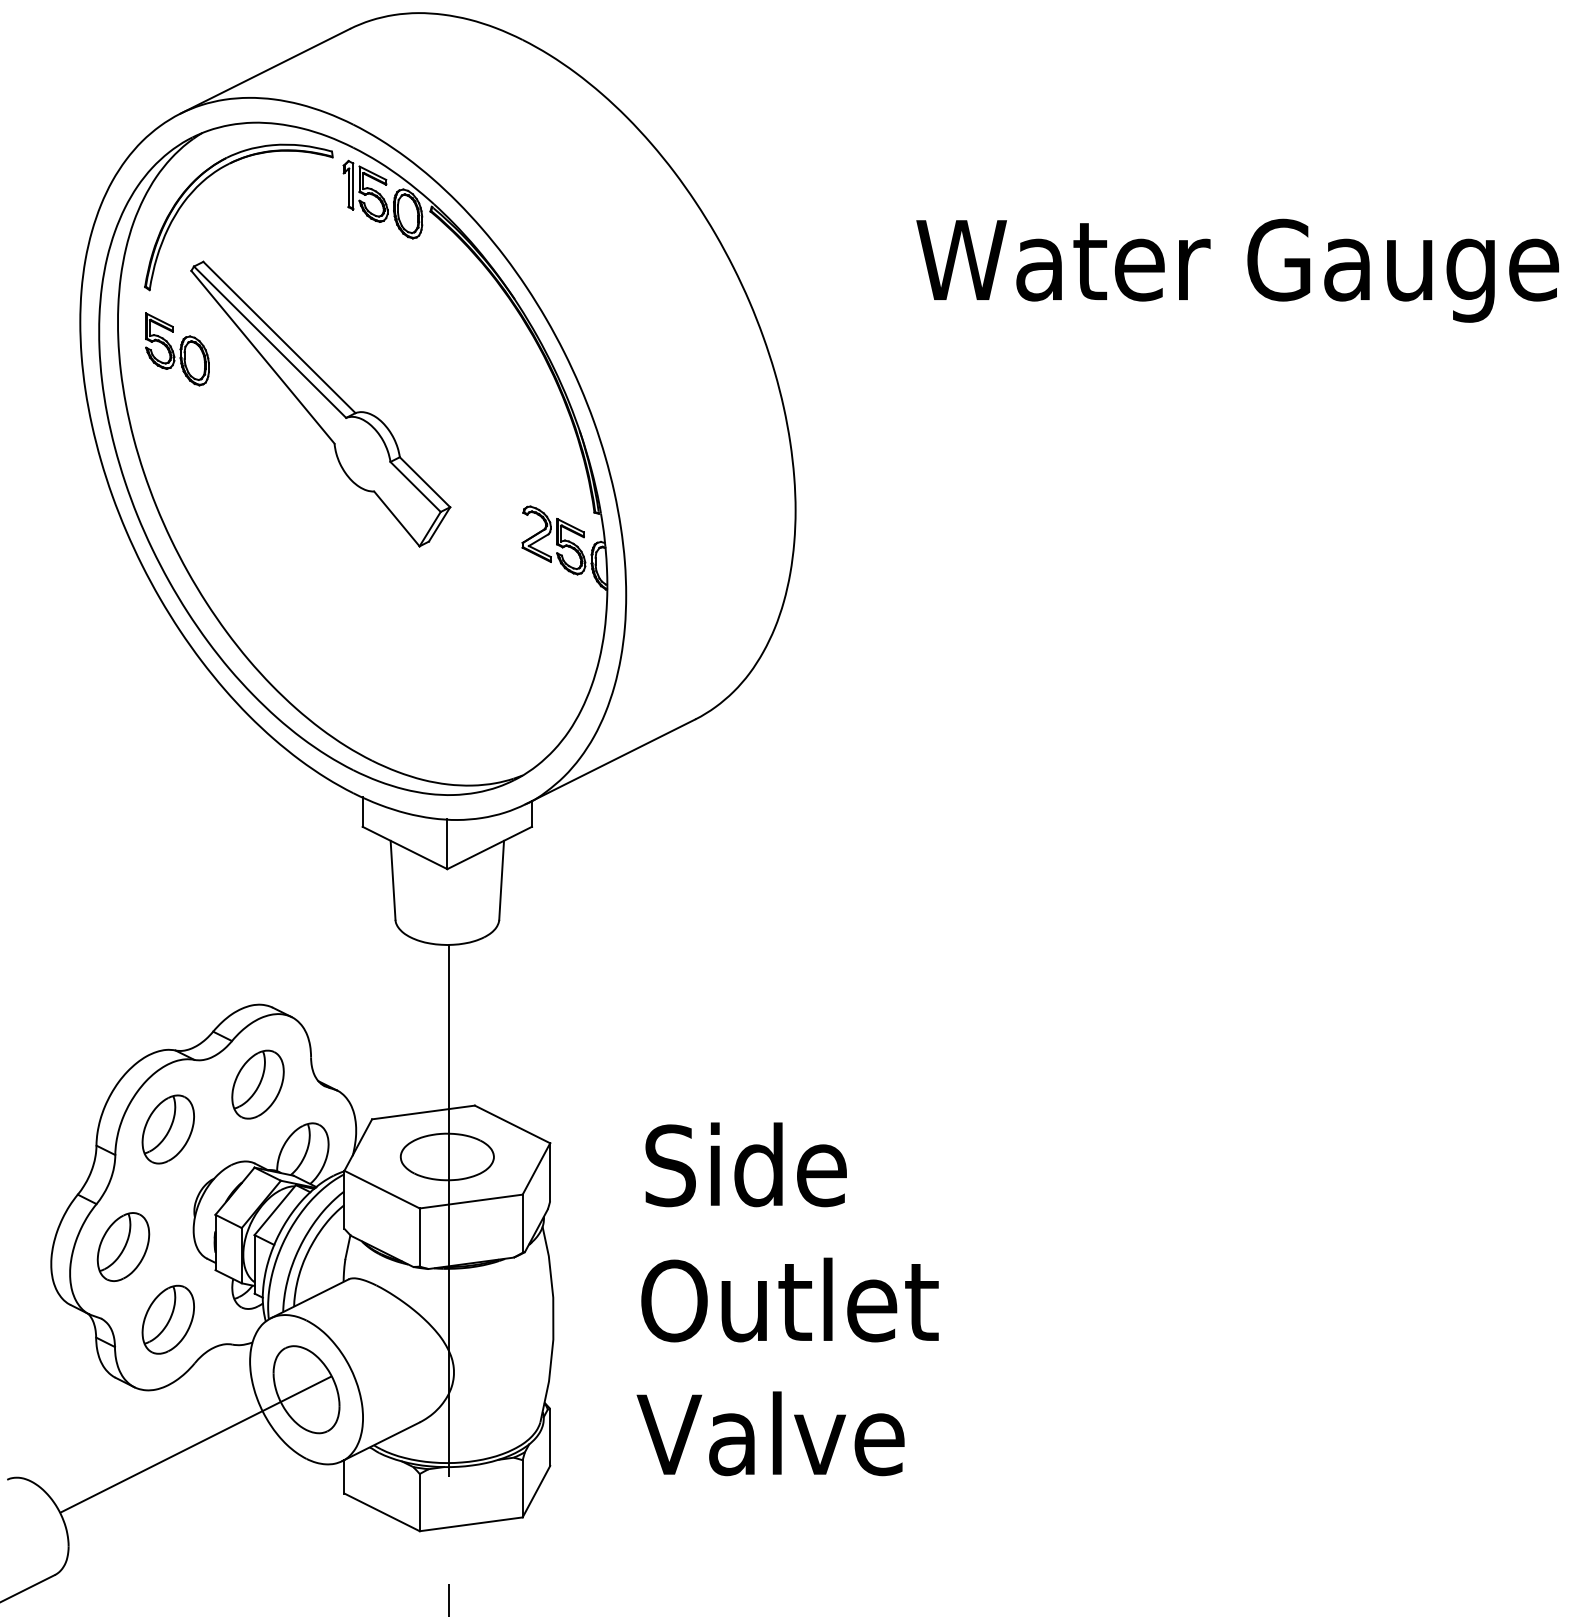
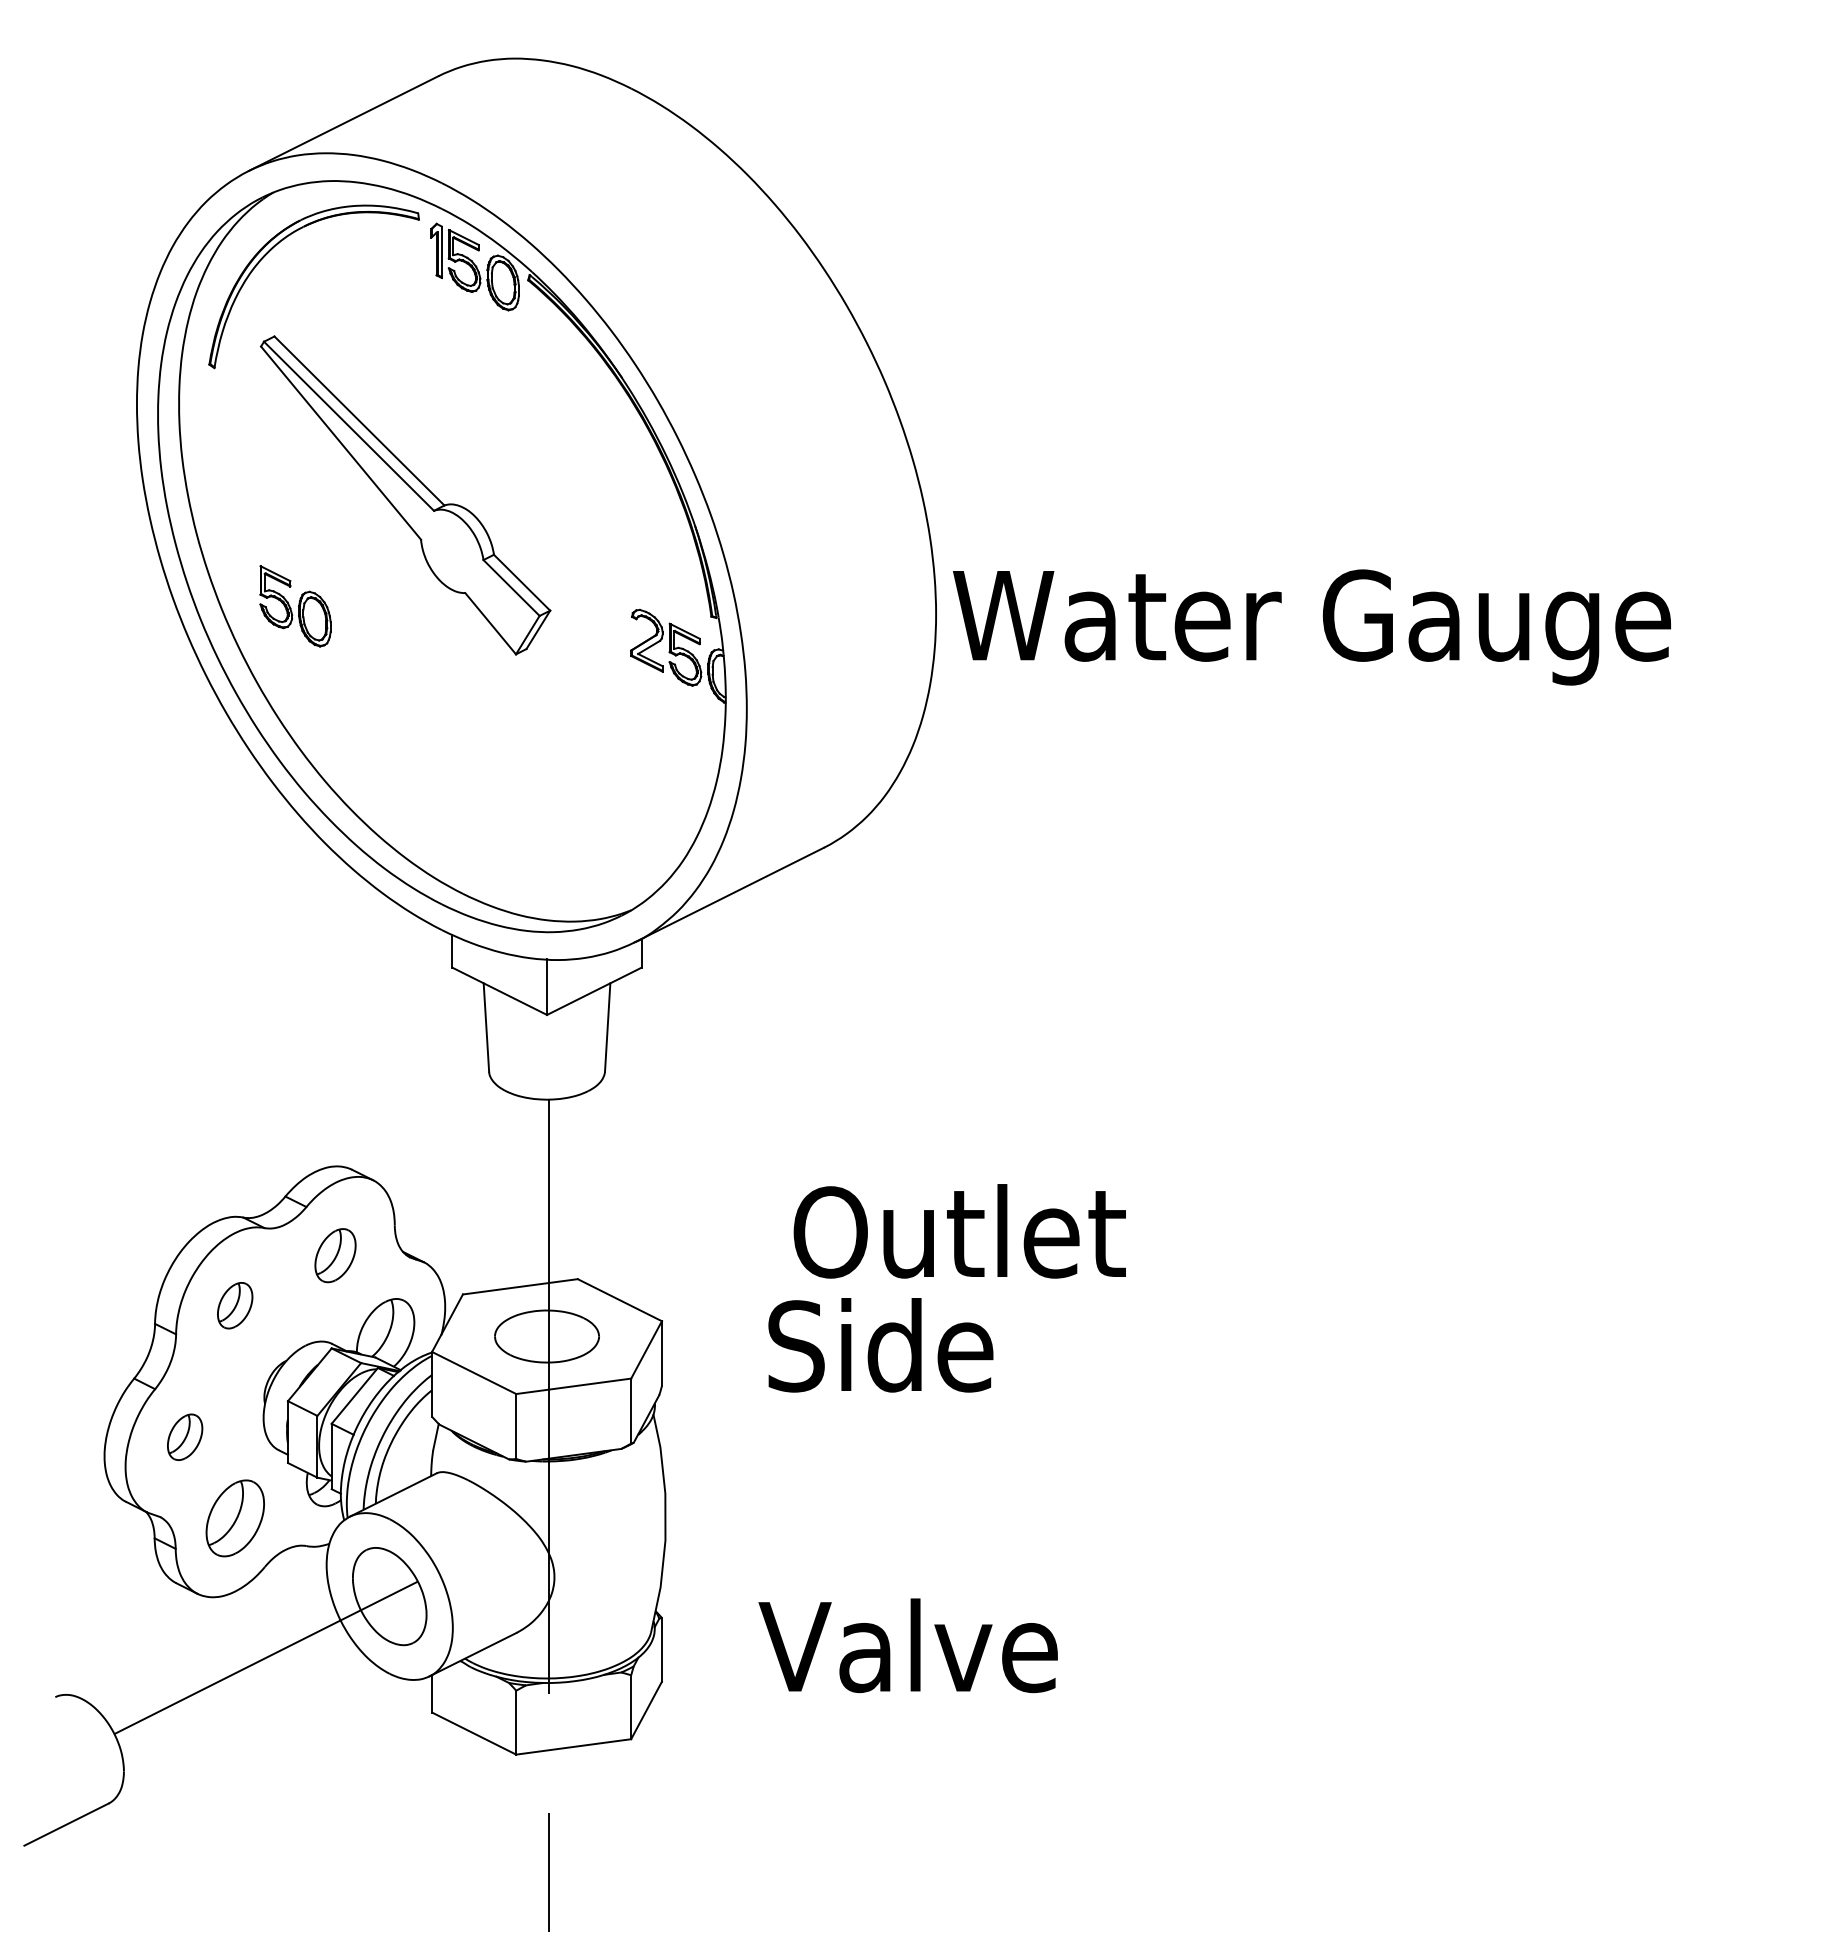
text: (1237, 270) -> (1311, 627), moved
part: (177, 349) -> (295, 606), moved
part: (258, 1084) -> (335, 1255), size x0.7
part: (167, 1129) -> (234, 1305), size x0.6
part: (122, 1247) -> (184, 1437), size x0.6
text: (789, 1300) -> (959, 1231), moved

